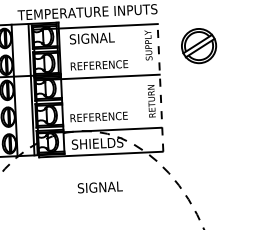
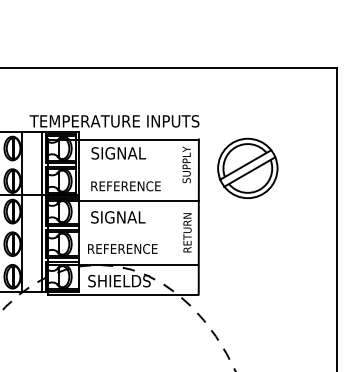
part: (198, 46) -> (247, 168), size x1.43
line: (160, 88) -> (198, 217), dashed -> solid
text: (100, 187) -> (118, 217), moved

